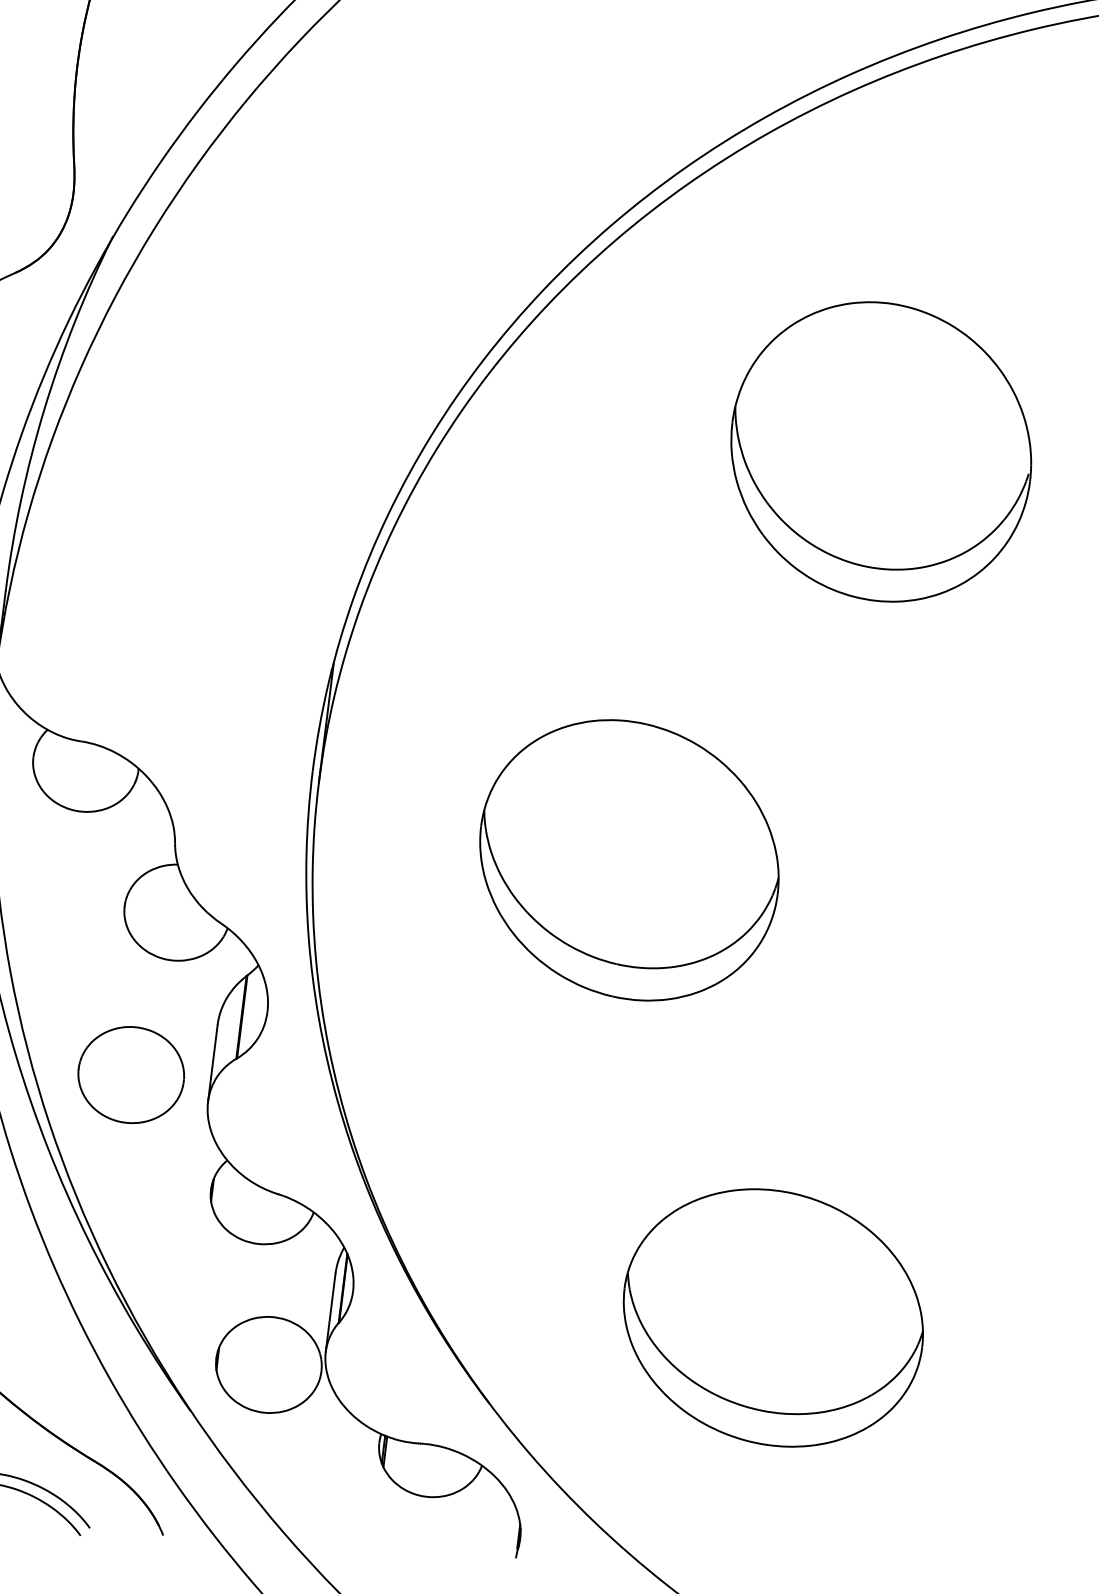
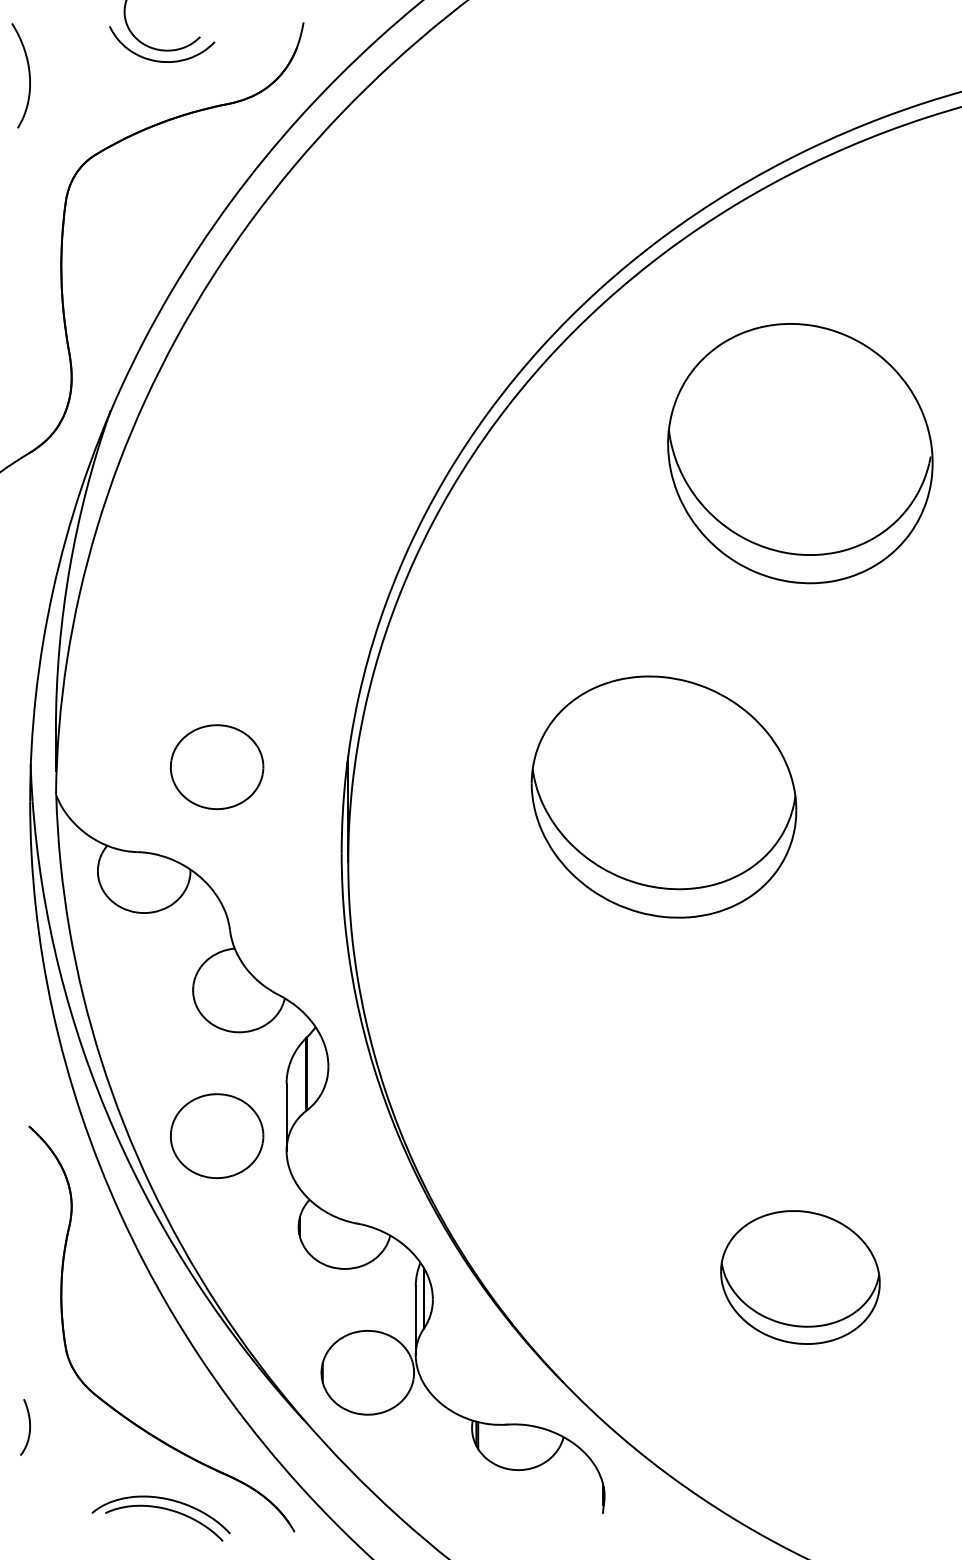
part: (881, 451) -> (800, 453), moved
part: (183, 656) -> (217, 767), added
part: (628, 859) -> (663, 796), moved
part: (773, 1317) -> (800, 1277), size x0.6

